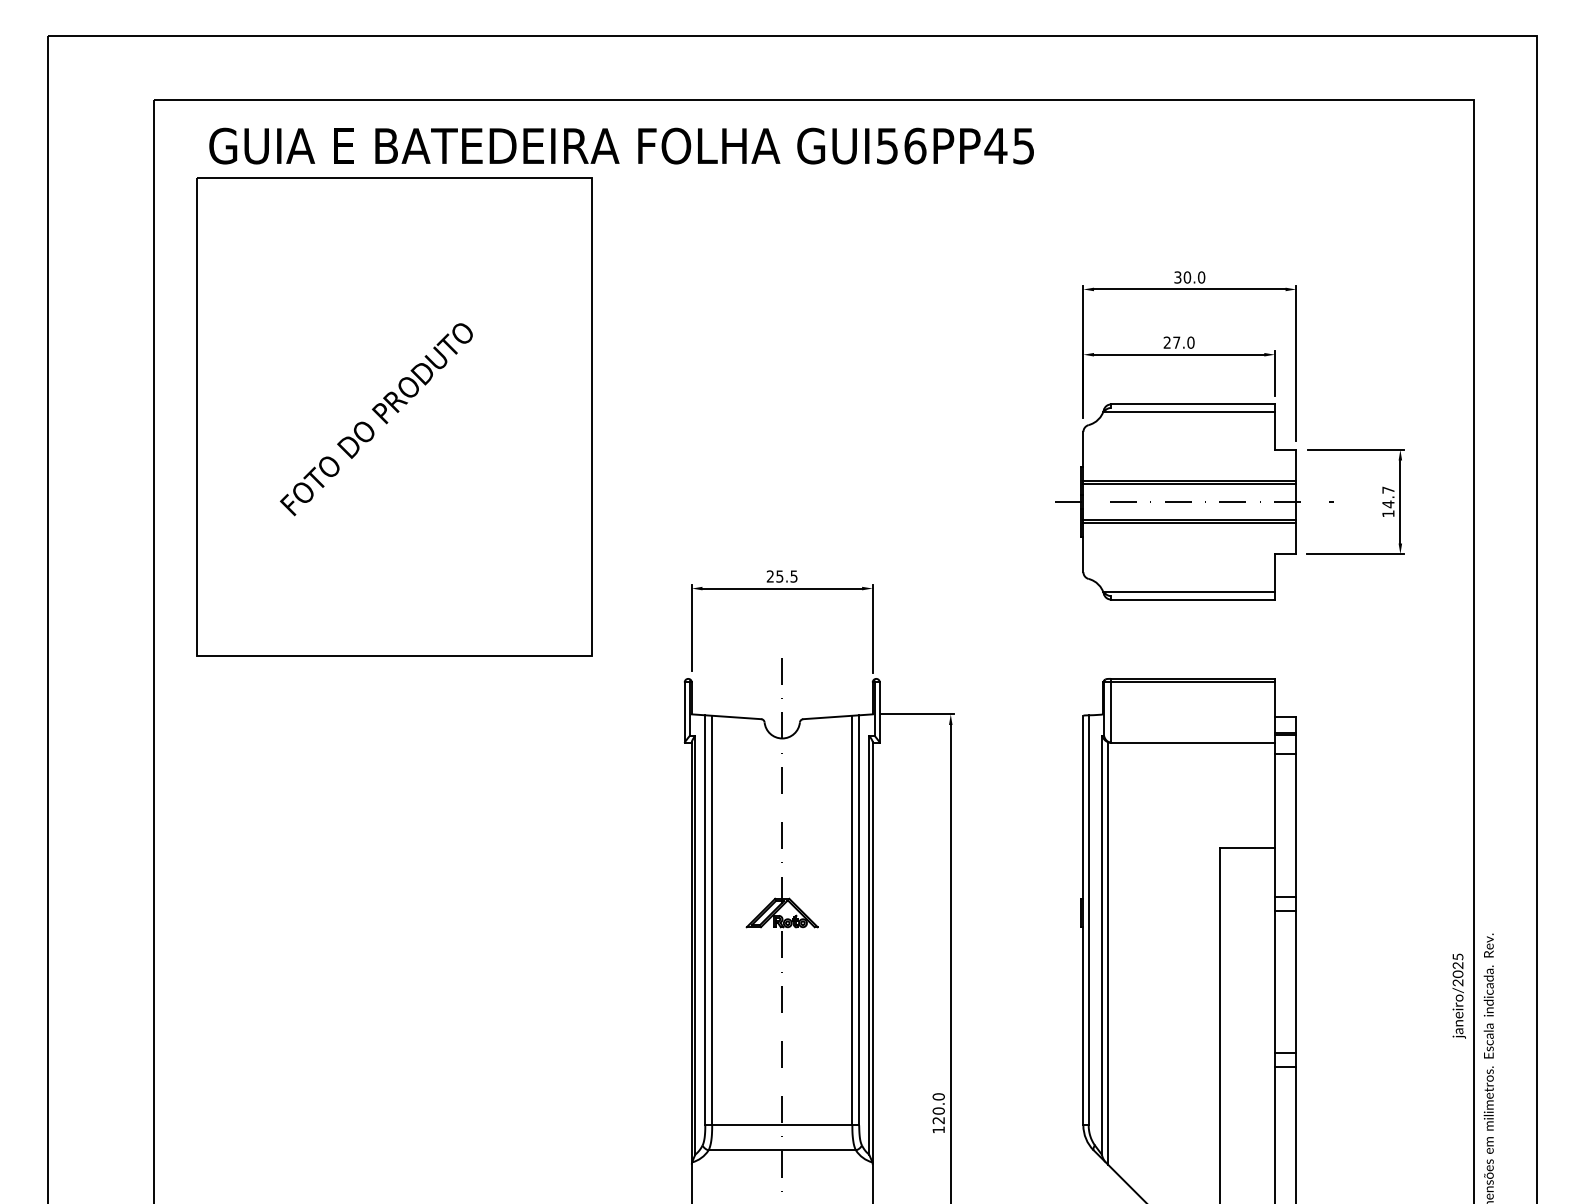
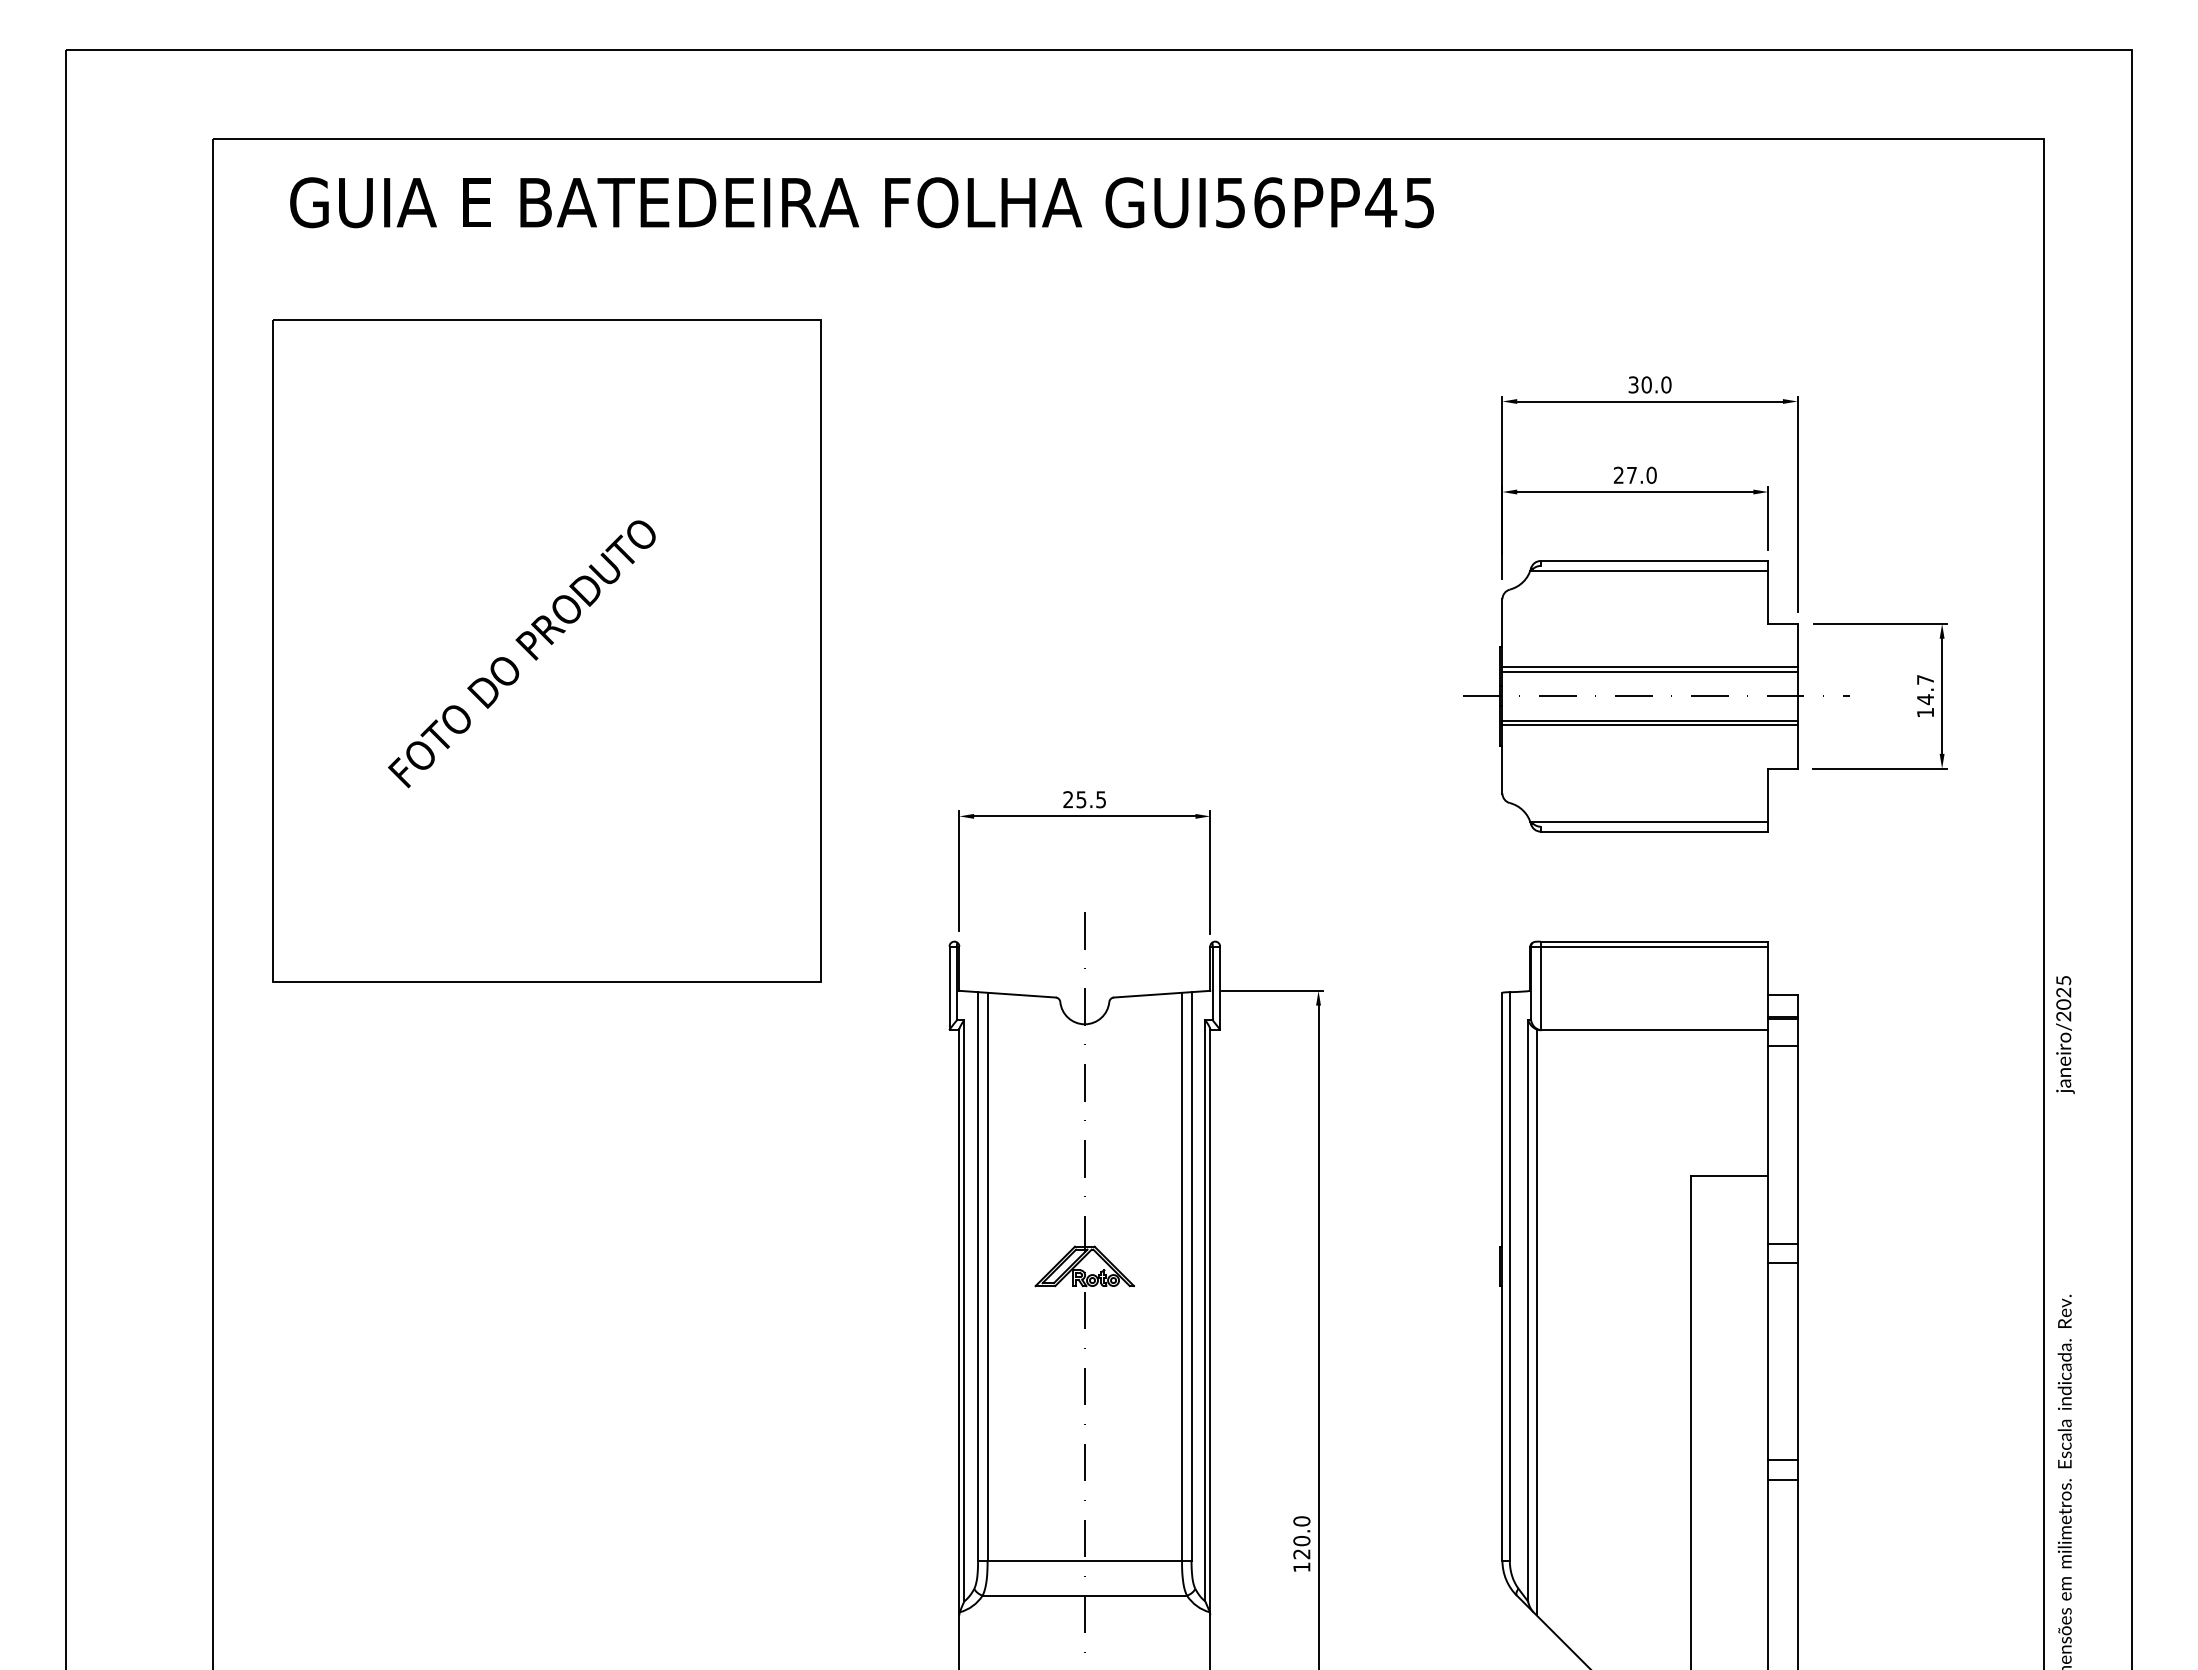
part: (394, 416) -> (546, 649), moved
text: (1458, 995) -> (2064, 1034), moved

